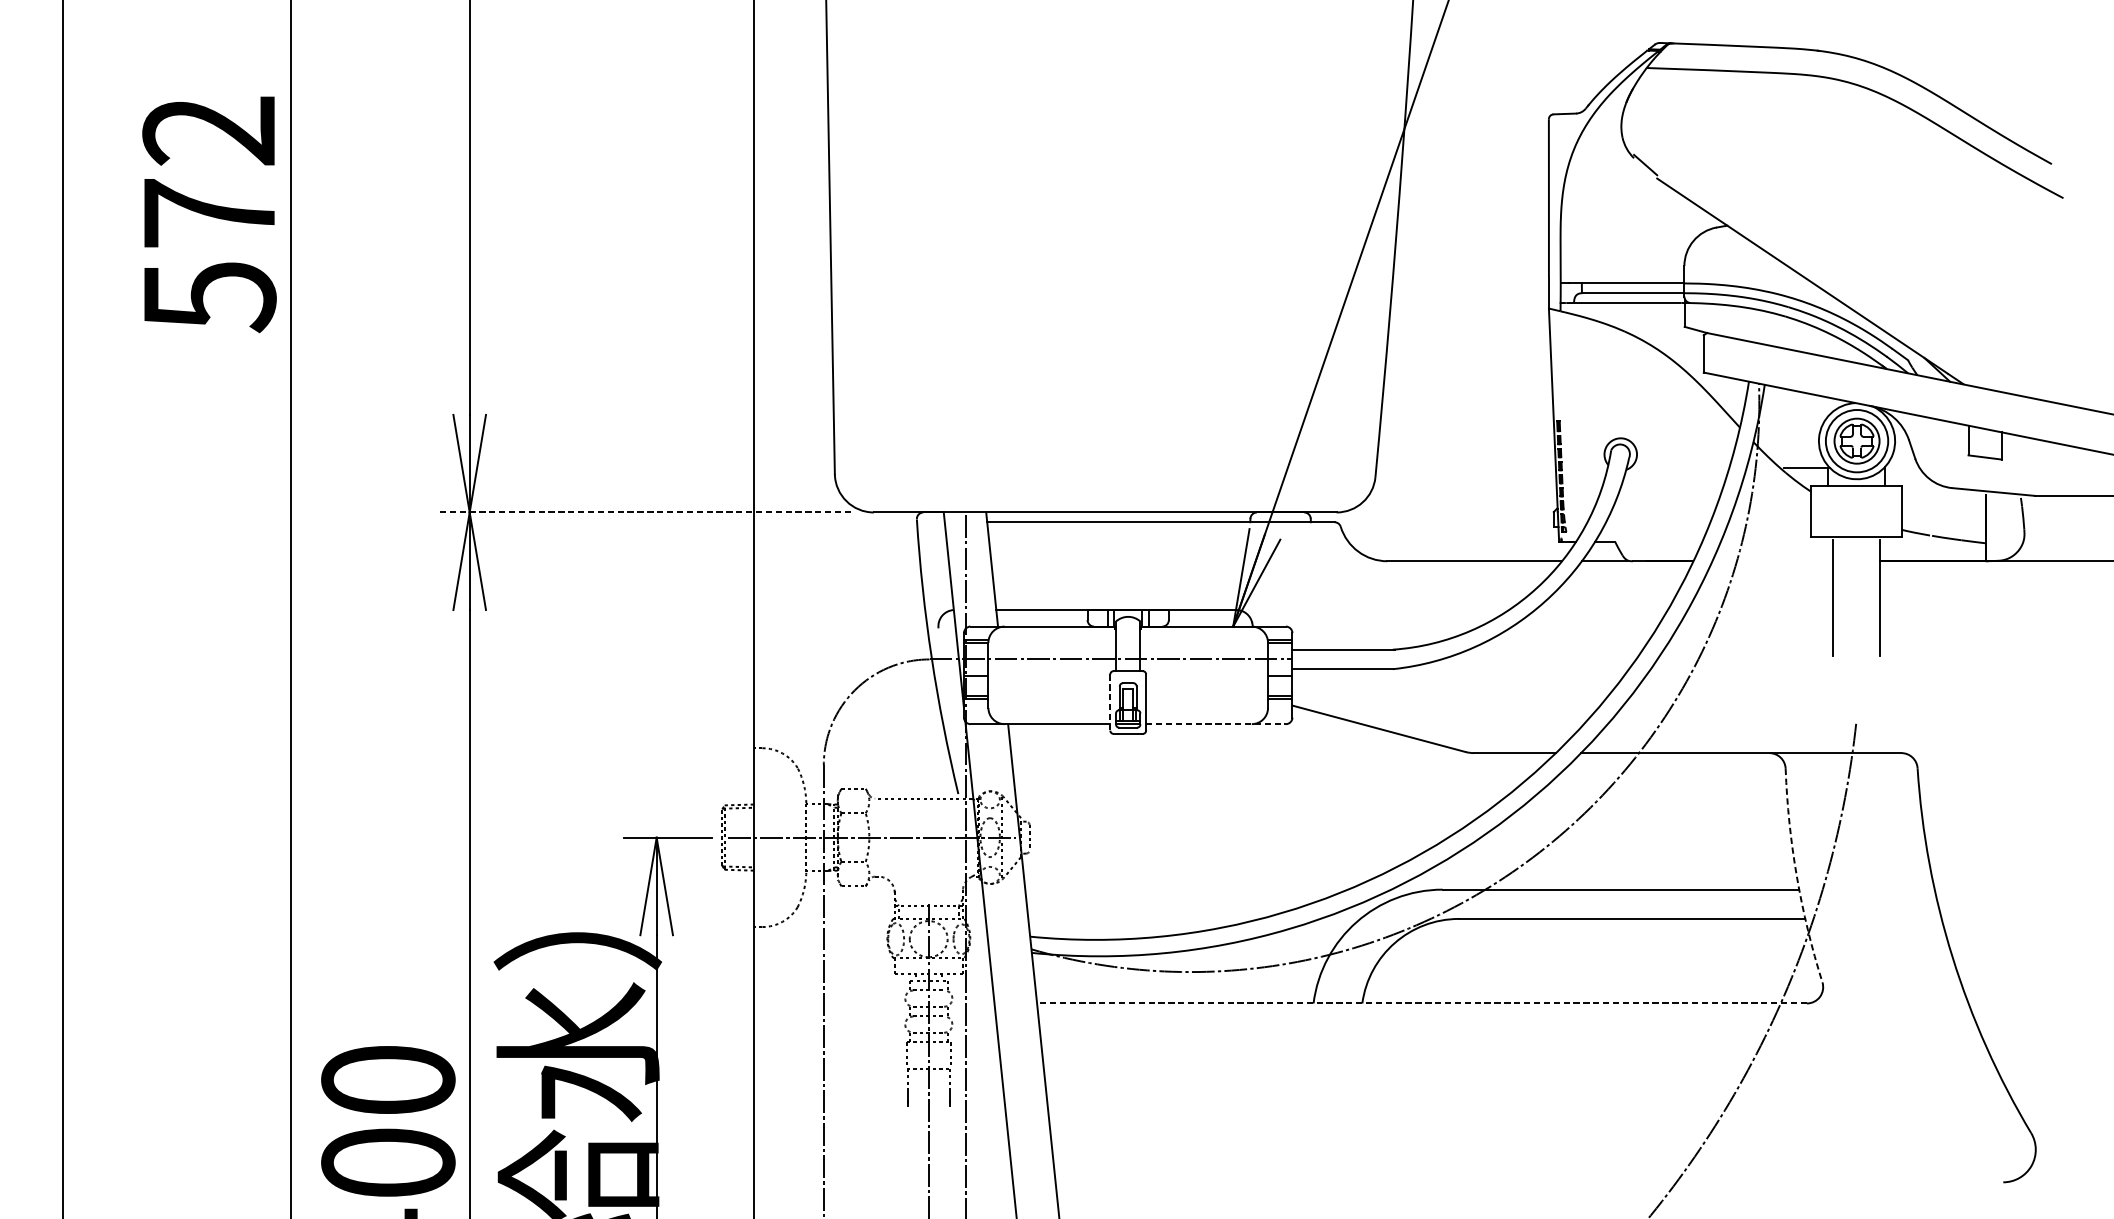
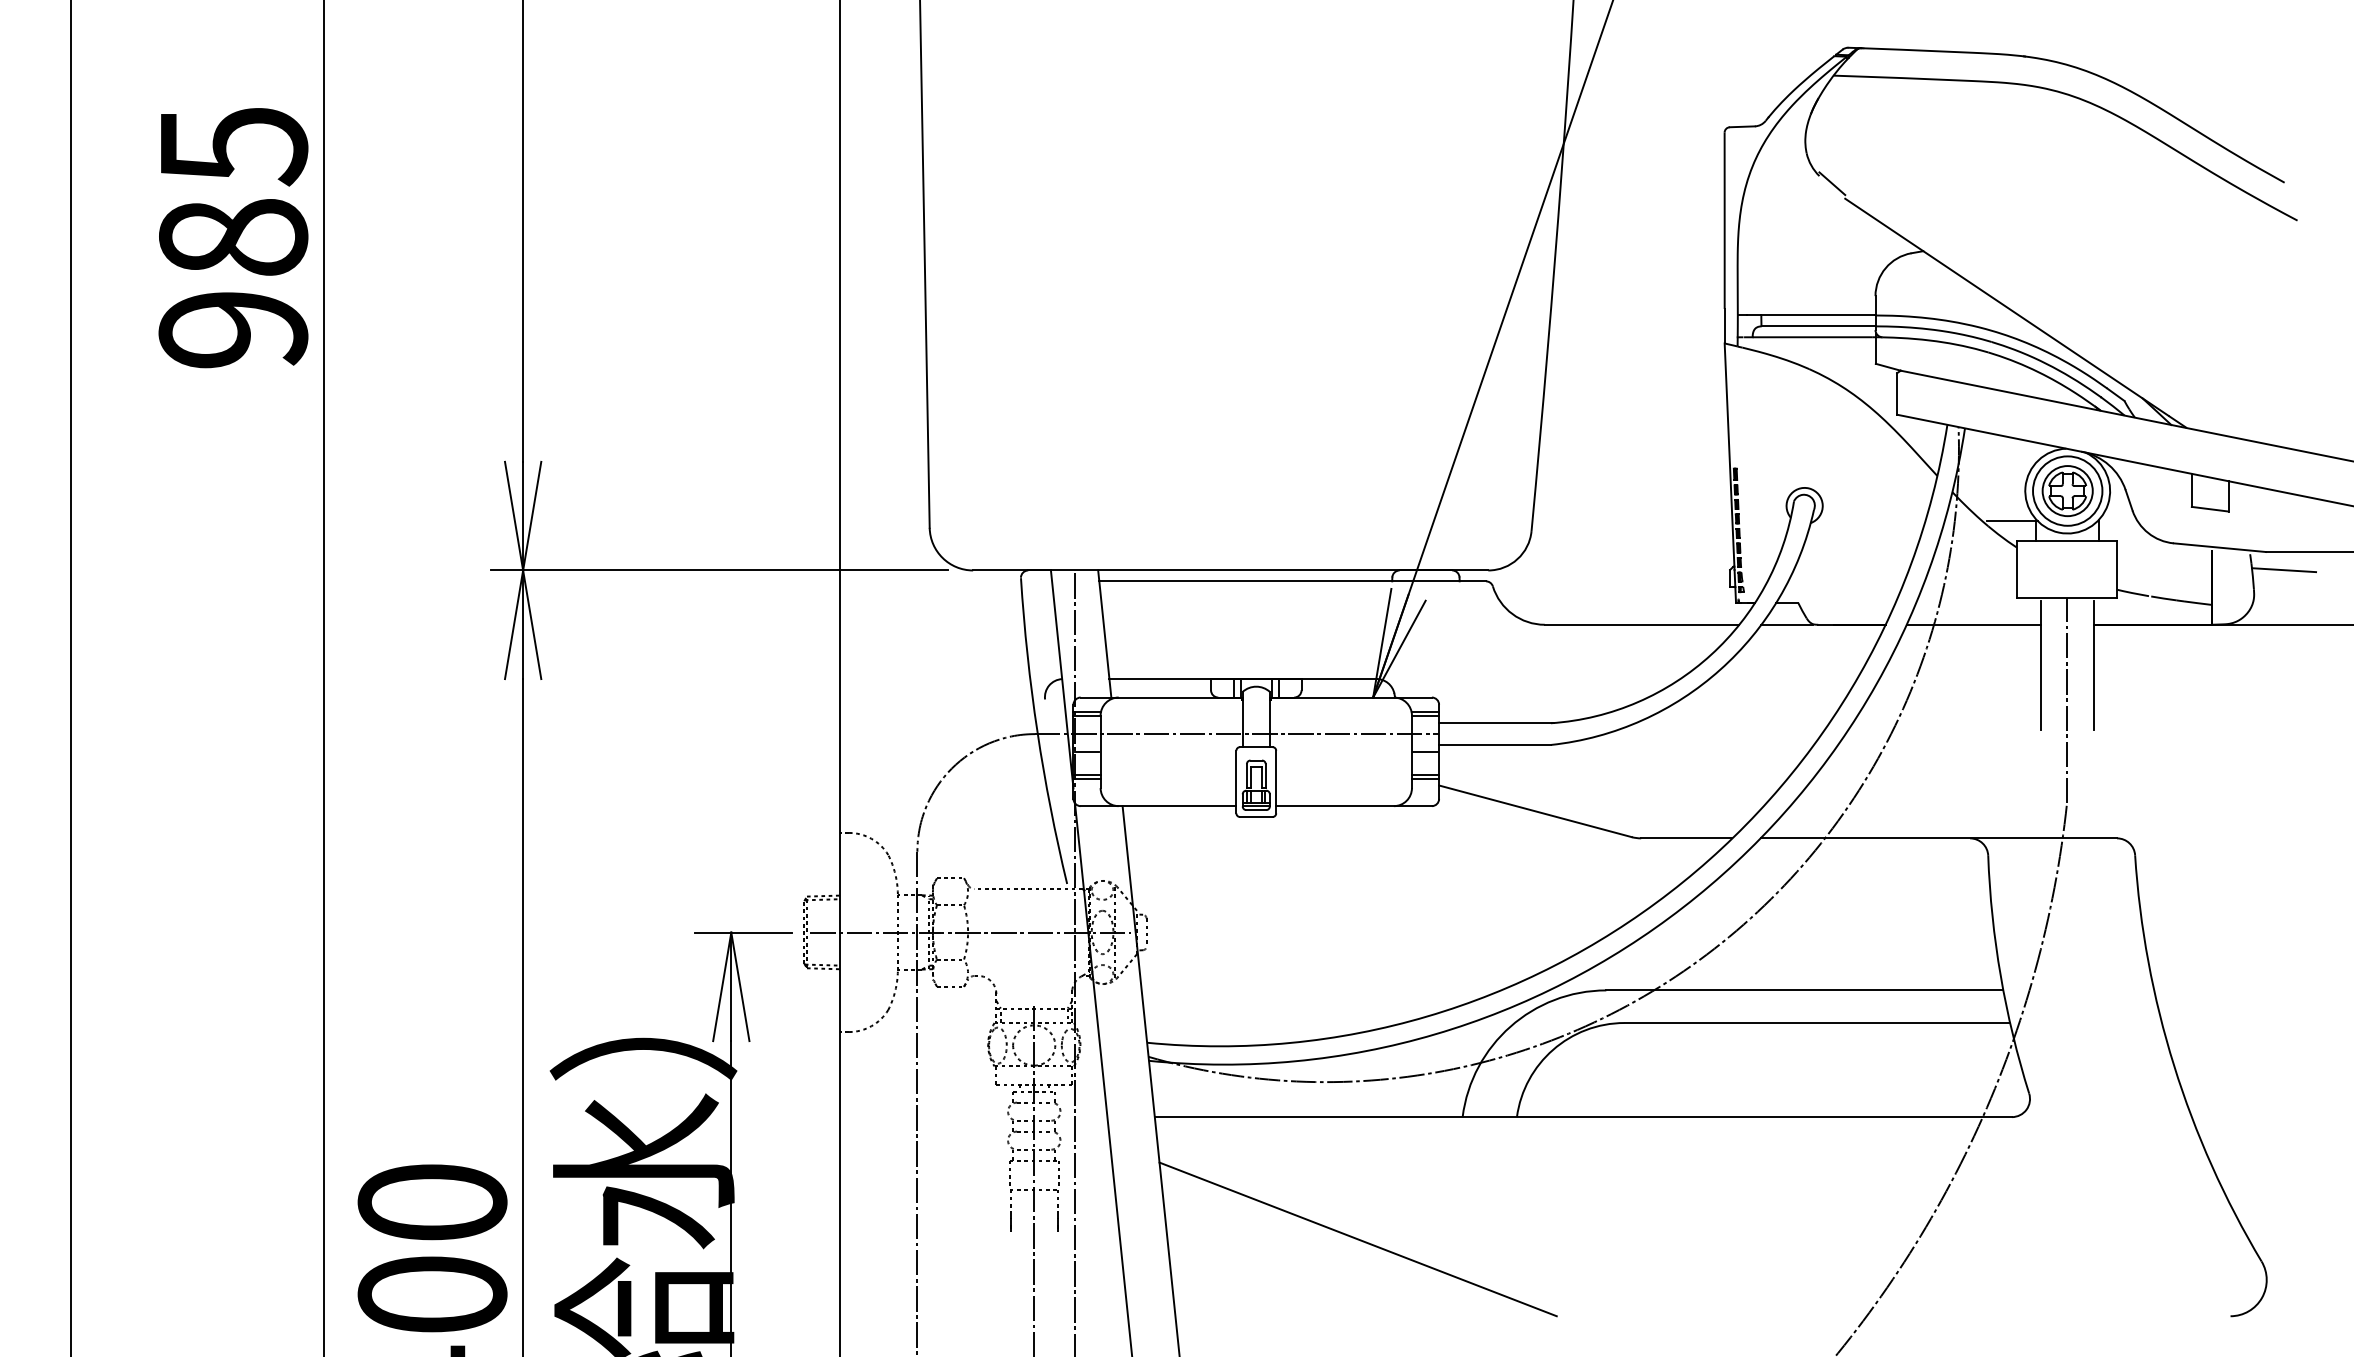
text: (209, 214) -> (233, 238), 572 -> 985
line: (646, 512) -> (719, 570), dashed -> solid
line: (2050, 512) -> (2283, 570), added
line: (1772, 560) -> (1973, 624), added
line: (1856, 629) -> (2067, 700), added
line: (1110, 702) -> (1236, 782), dashed -> solid
line: (1216, 724) -> (1354, 806), dashed -> solid
arc: (1796, 877) -> (2000, 976), dashed -> solid
line: (1422, 1003) -> (1583, 1117), dashed -> solid
line: (1219, 1113) -> (1357, 1239), added

